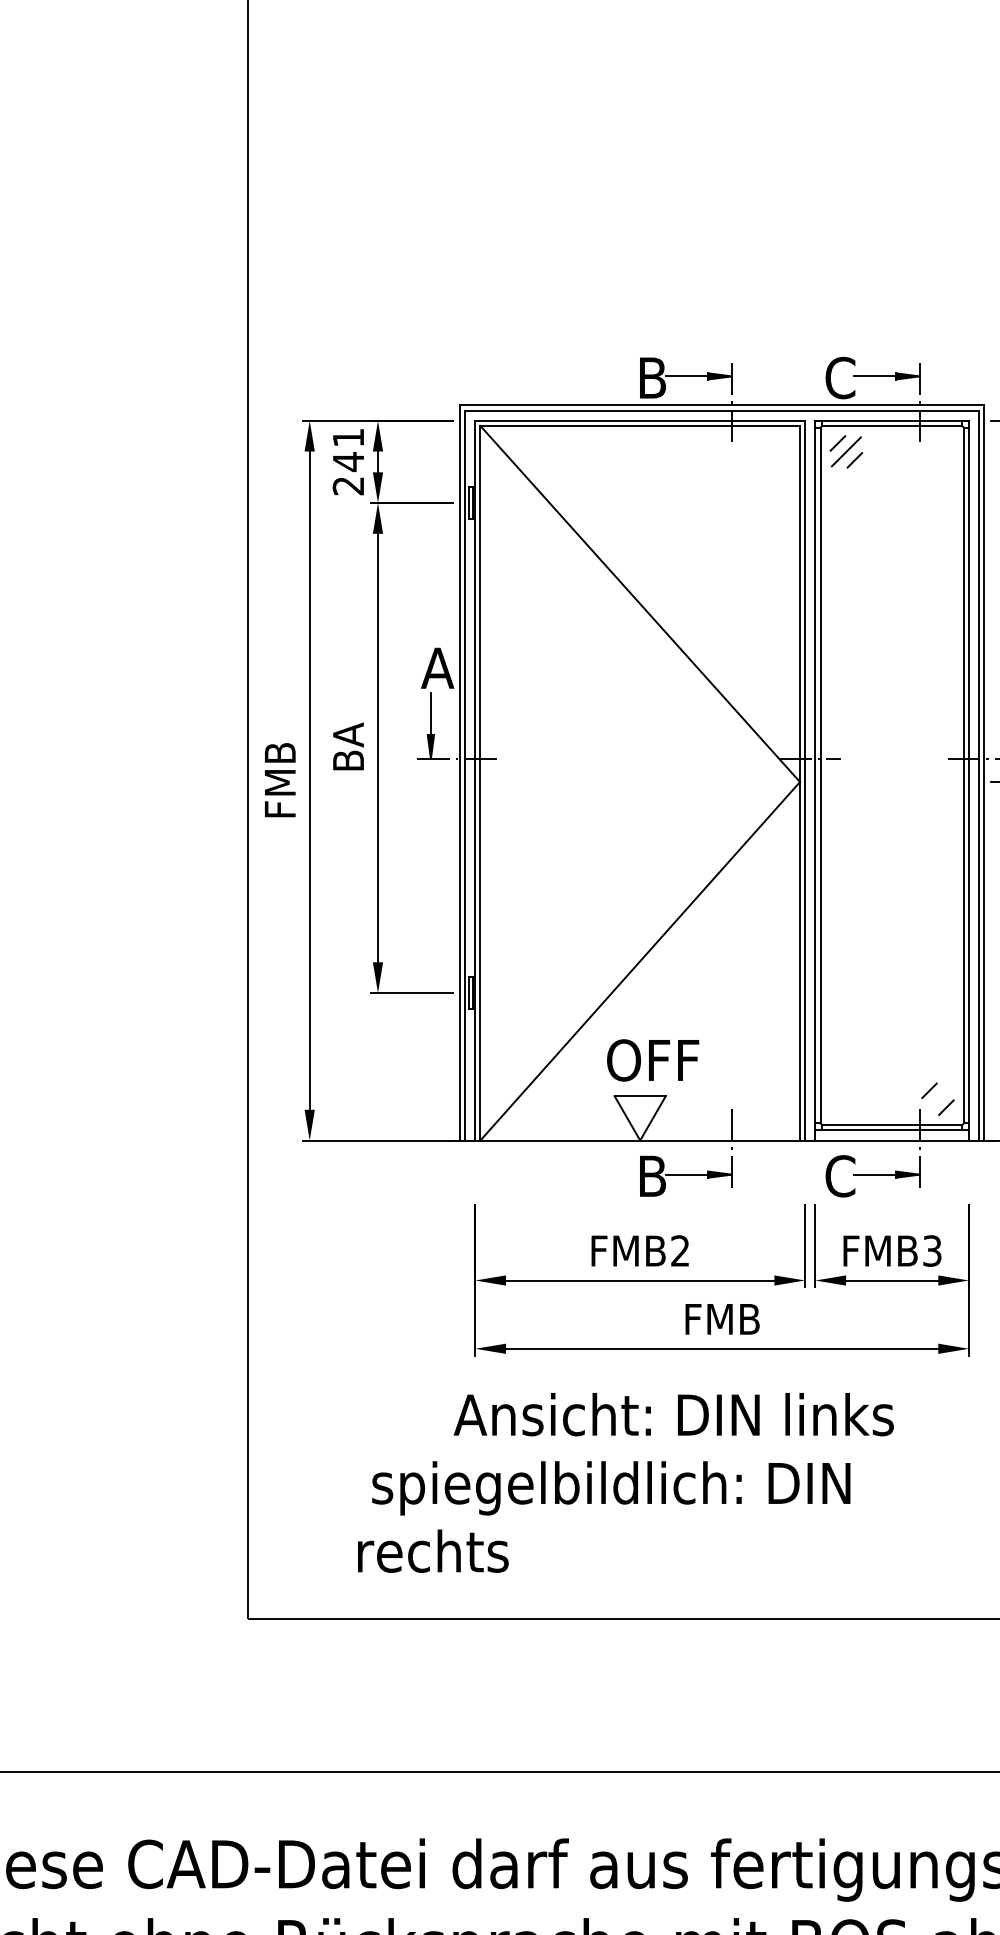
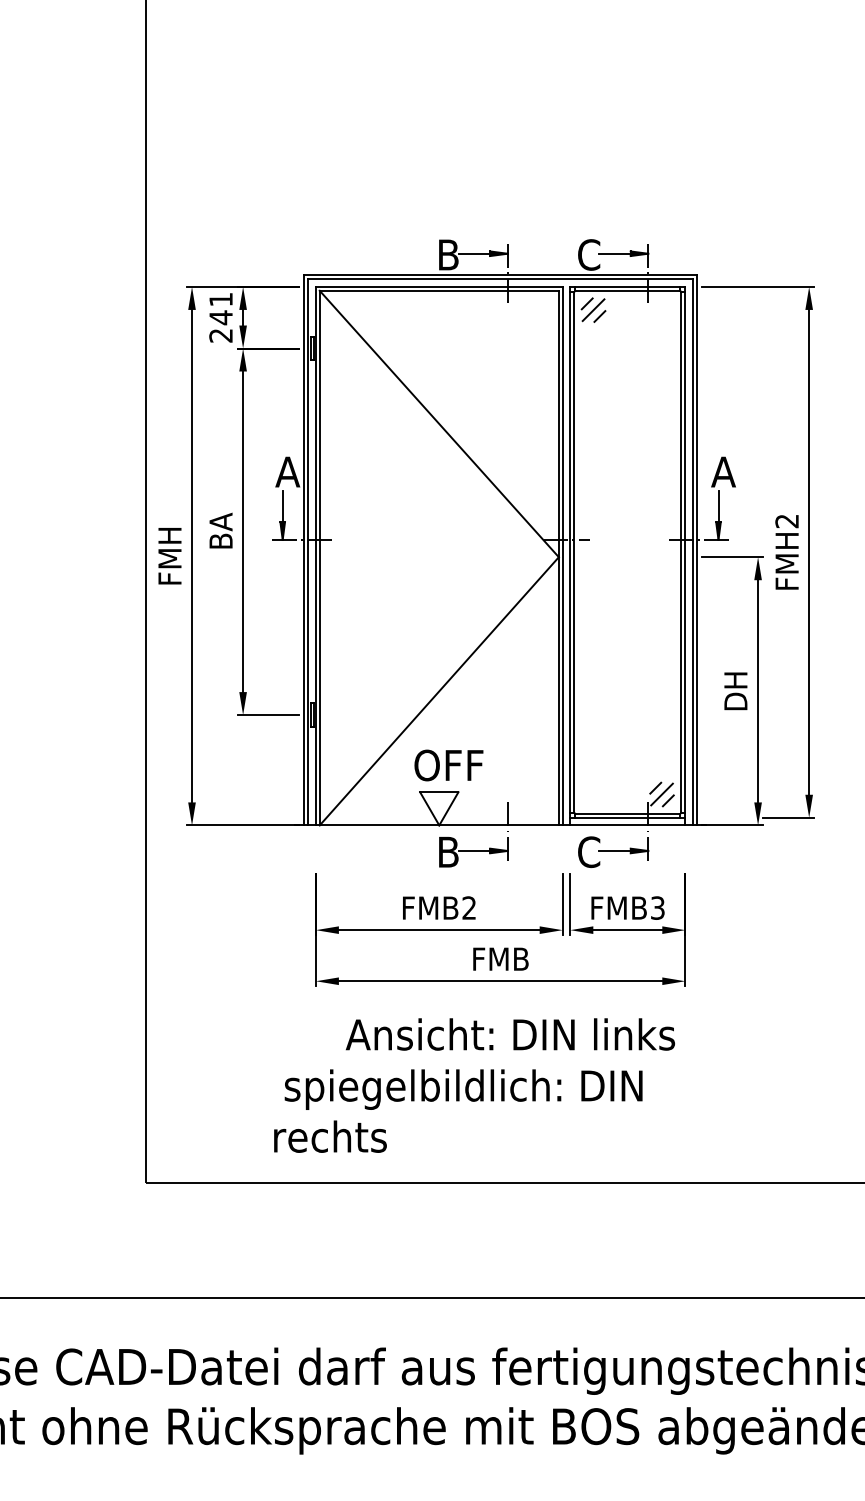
text: (279, 781) -> (169, 556), FMB -> FMH
line: (937, 1099) -> (661, 794), added
text: (625, 1482) -> (474, 1085), moved

